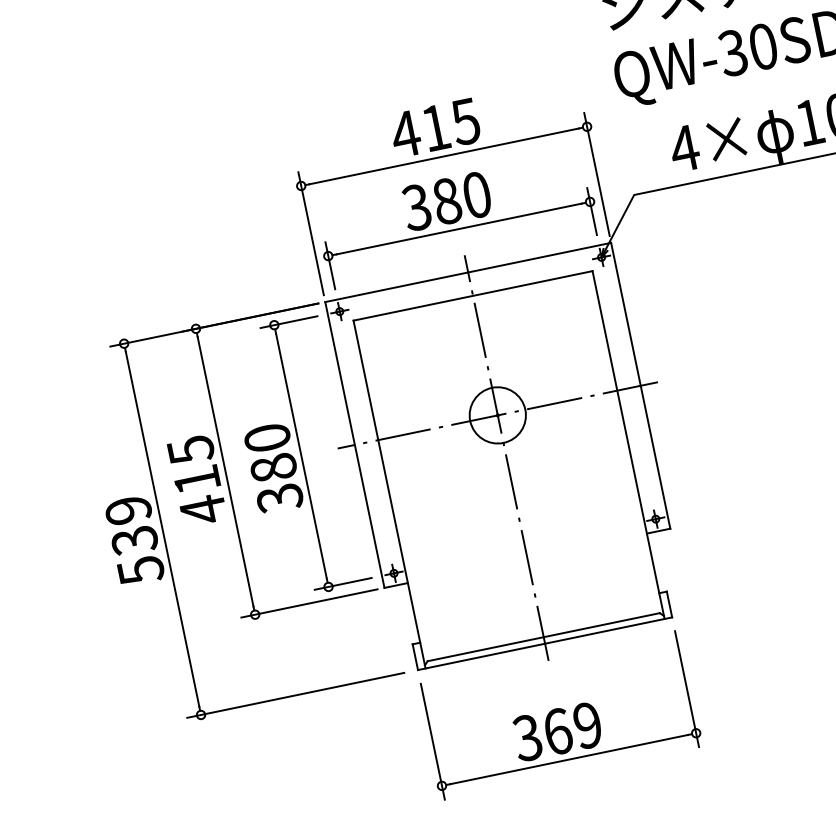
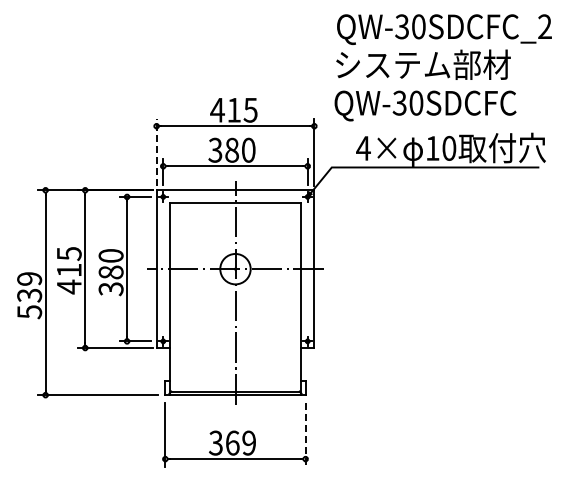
line: (310, 233) -> (156, 152), solid -> dashed
line: (686, 688) -> (305, 434), solid -> dashed

